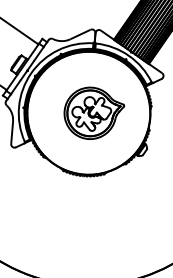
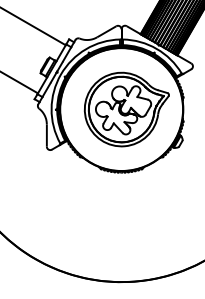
part: (93, 113) -> (126, 109), size x1.43

